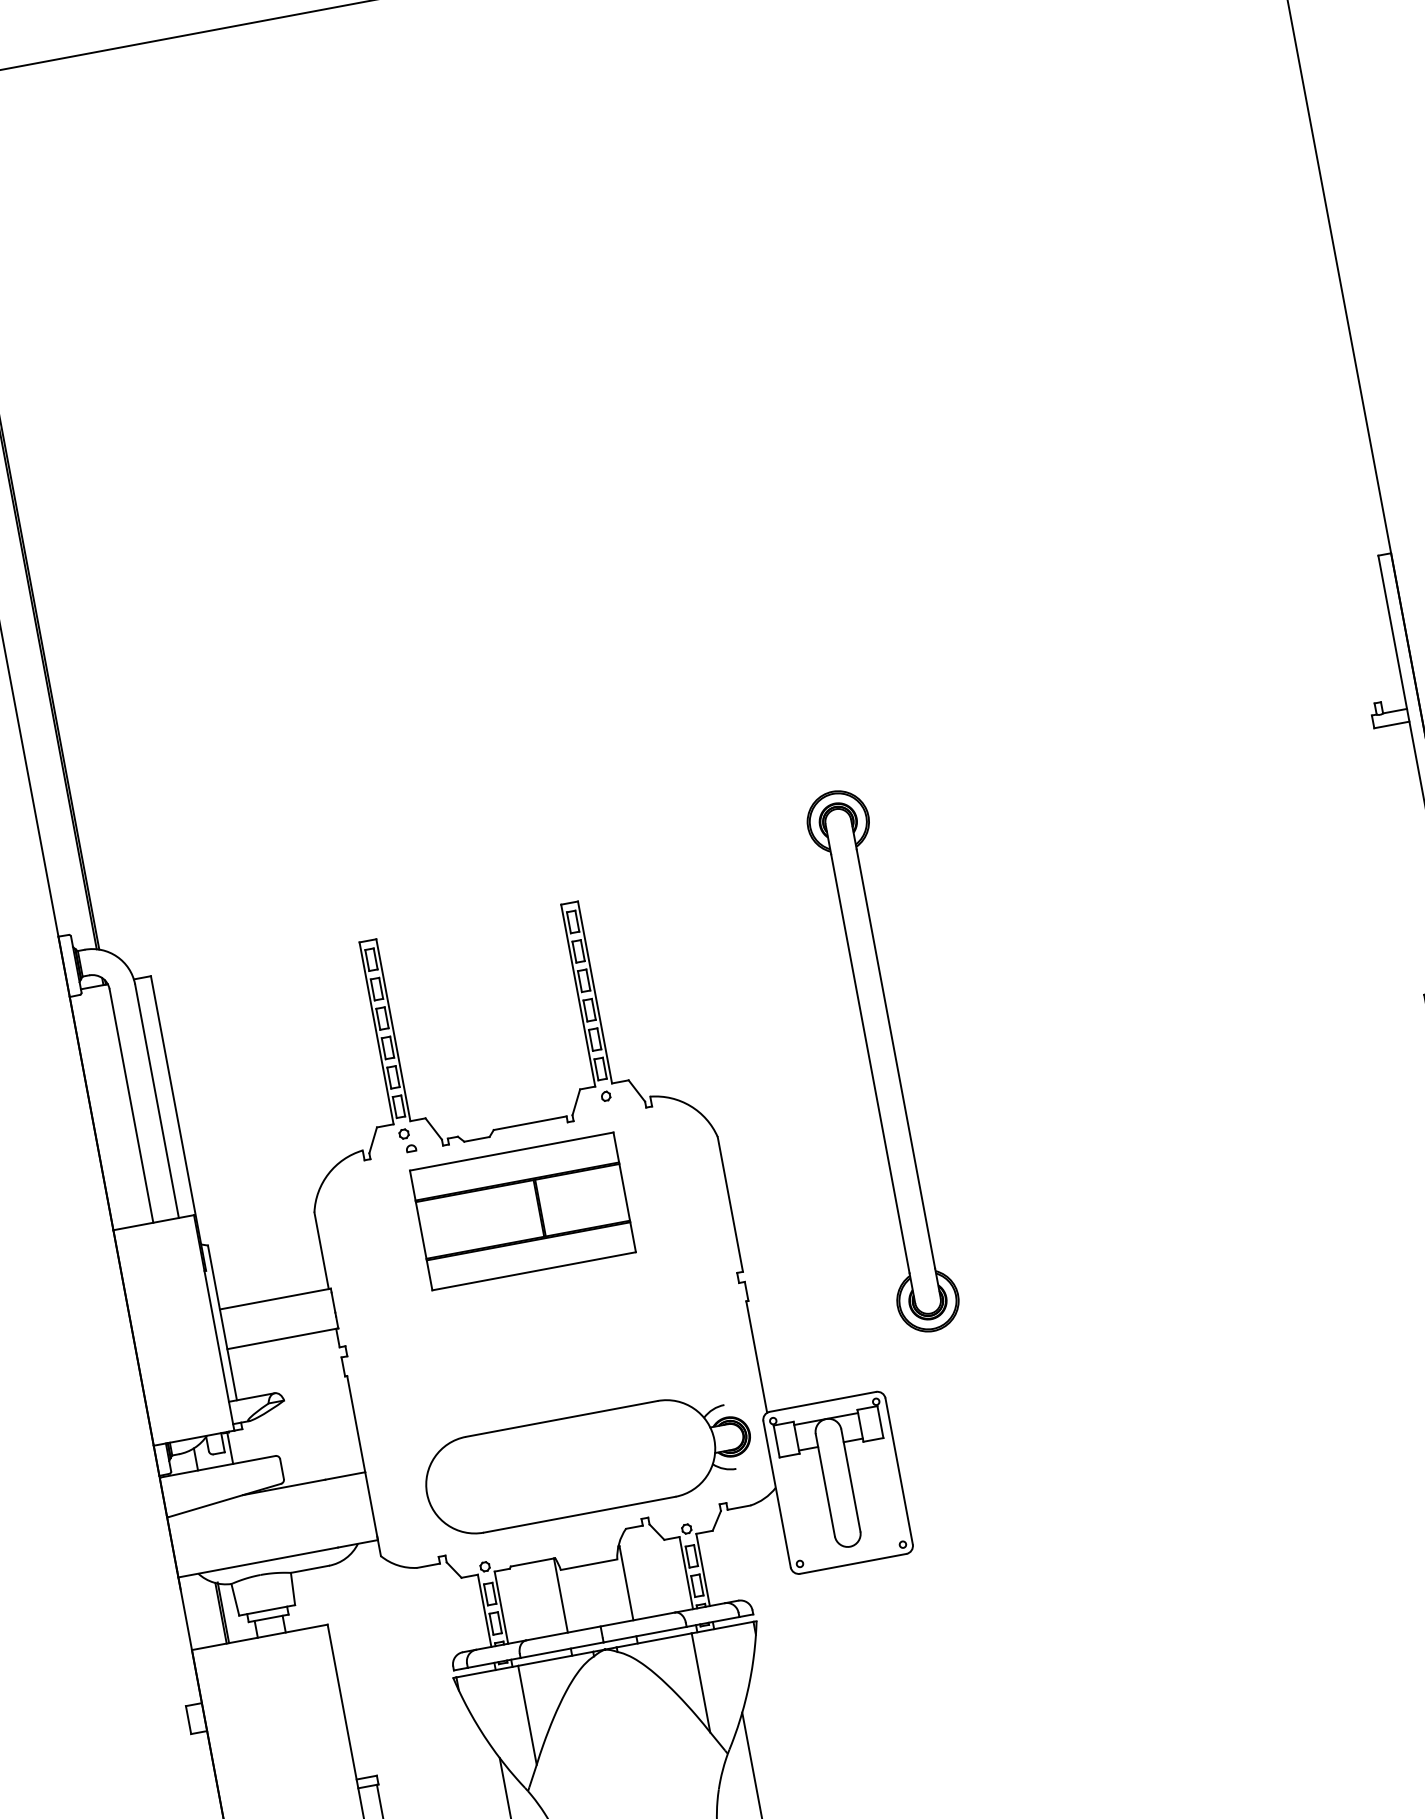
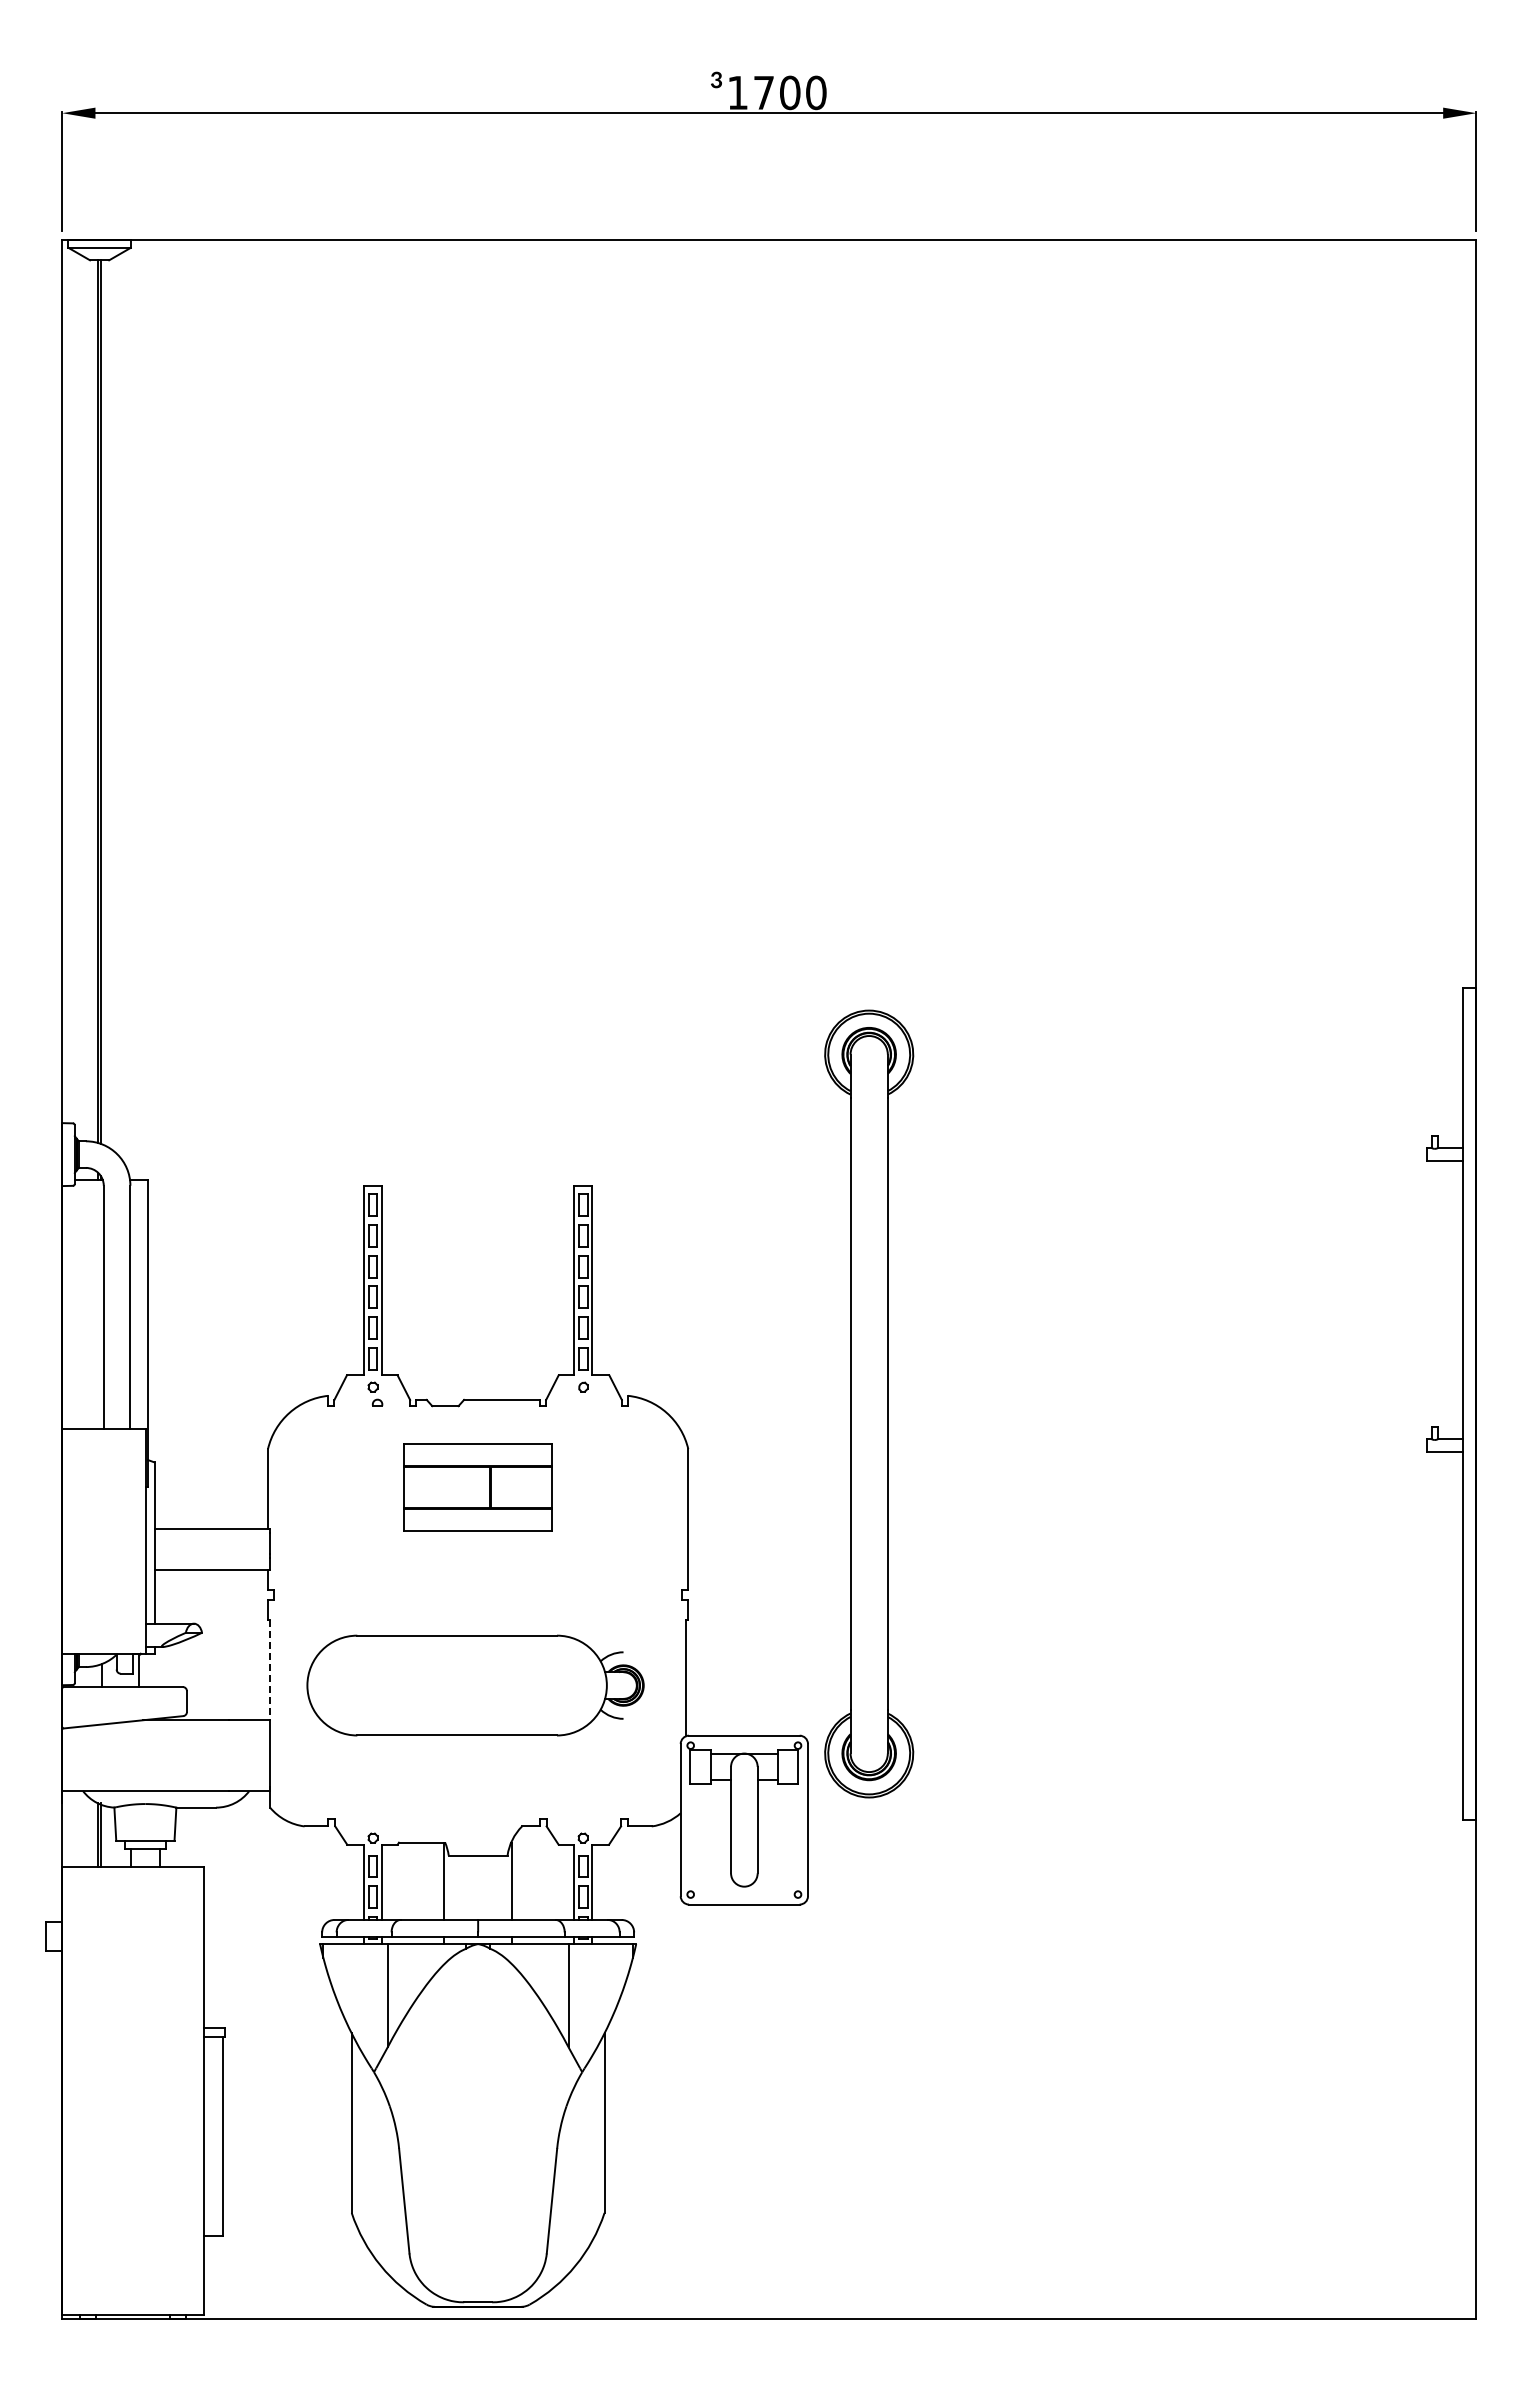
part: (882, 1061) -> (868, 1404), size x1.4
part: (522, 1211) -> (477, 1487), size x0.7
line: (356, 1424) -> (270, 1670), solid -> dashed
part: (588, 1463) -> (475, 1685), moved

